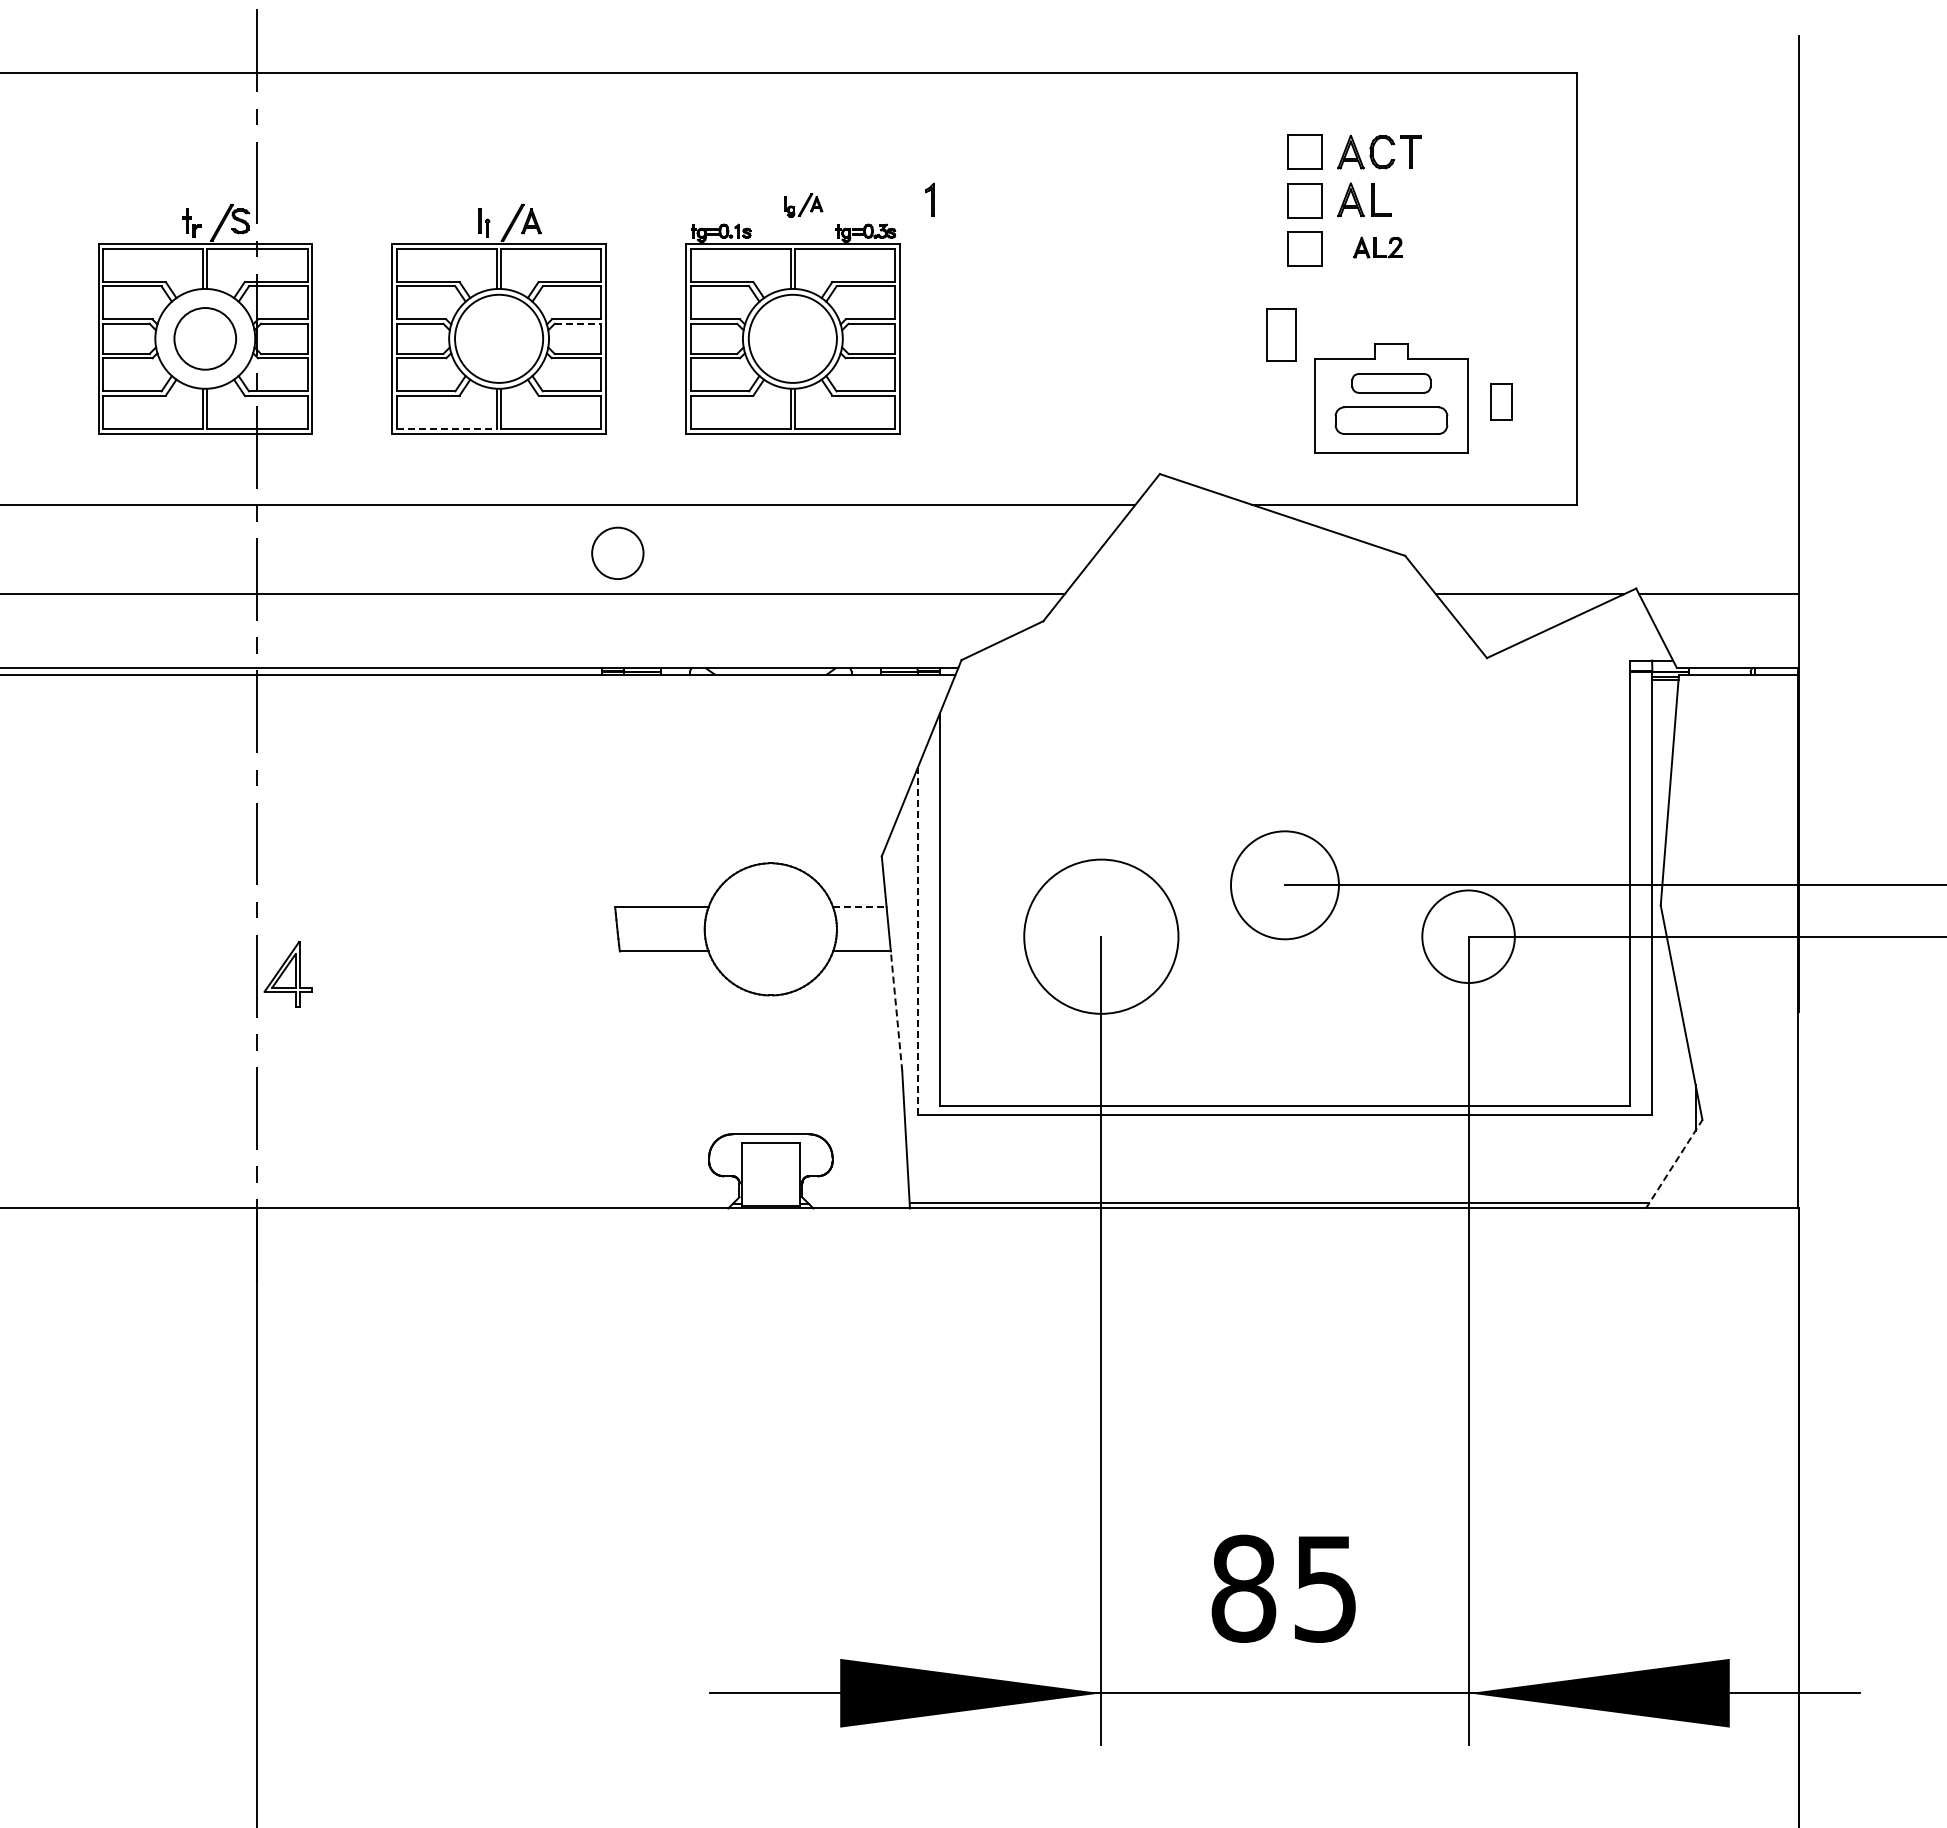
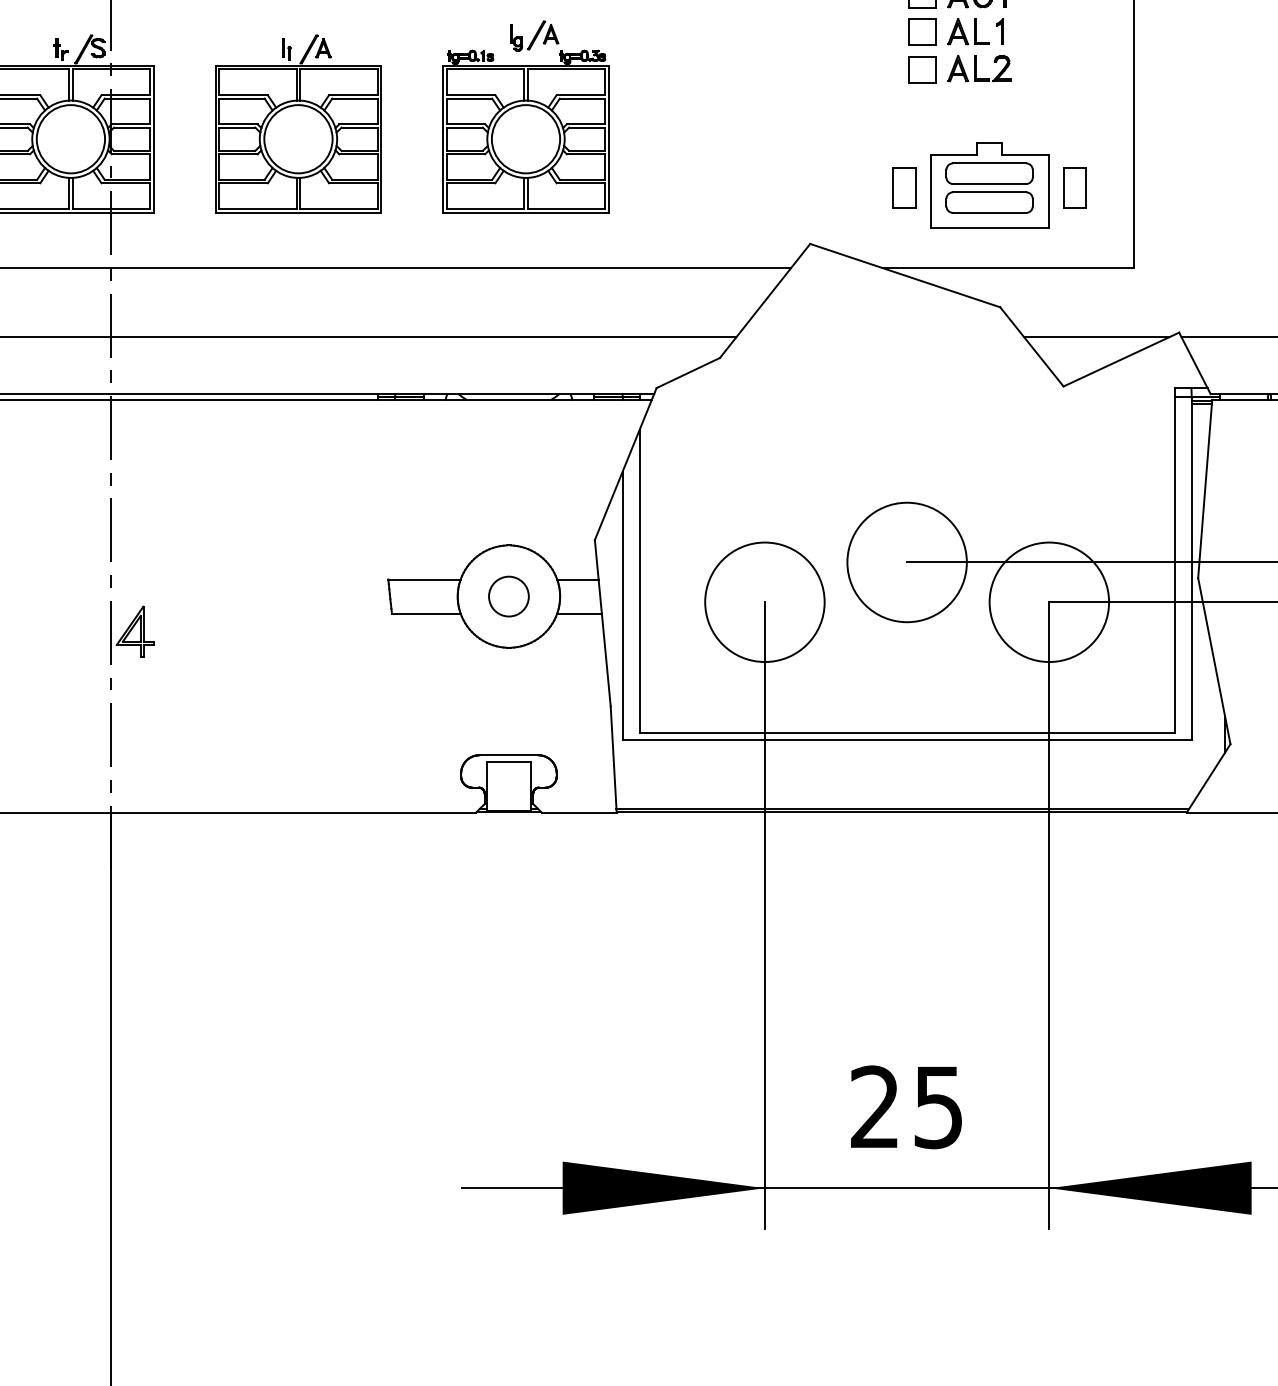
part: (929, 199) -> (999, 31), moved
part: (803, 205) -> (534, 35), size x1.67
part: (1377, 247) -> (978, 68), size x1.67
line: (578, 323) -> (359, 127), dashed -> solid
part: (1281, 334) -> (904, 187), moved
circle: (205, 338) -> (71, 138), size x1.43
part: (1391, 383) -> (989, 173), size x1.43
part: (1501, 401) -> (1074, 187), size x1.43
line: (447, 429) -> (258, 209), dashed -> solid
circle: (617, 552) -> (508, 595), moved
circle: (1284, 885) -> (906, 562), size x1.43
line: (859, 907) -> (577, 579), dashed -> solid
circle: (1468, 936) -> (1049, 602), size x1.67
line: (917, 941) -> (622, 605), dashed -> solid
line: (896, 1010) -> (606, 659), dashed -> solid
line: (1674, 1164) -> (1208, 778), dashed -> solid
text: (1243, 1588) -> (875, 1107), 85 -> 25

